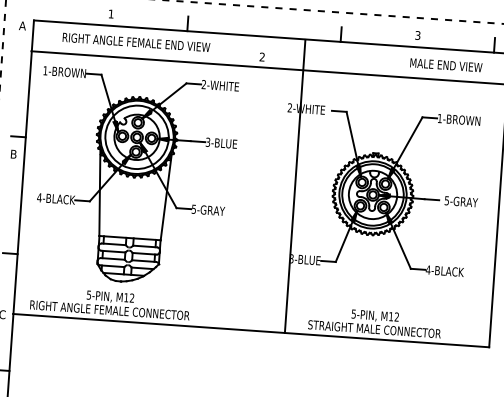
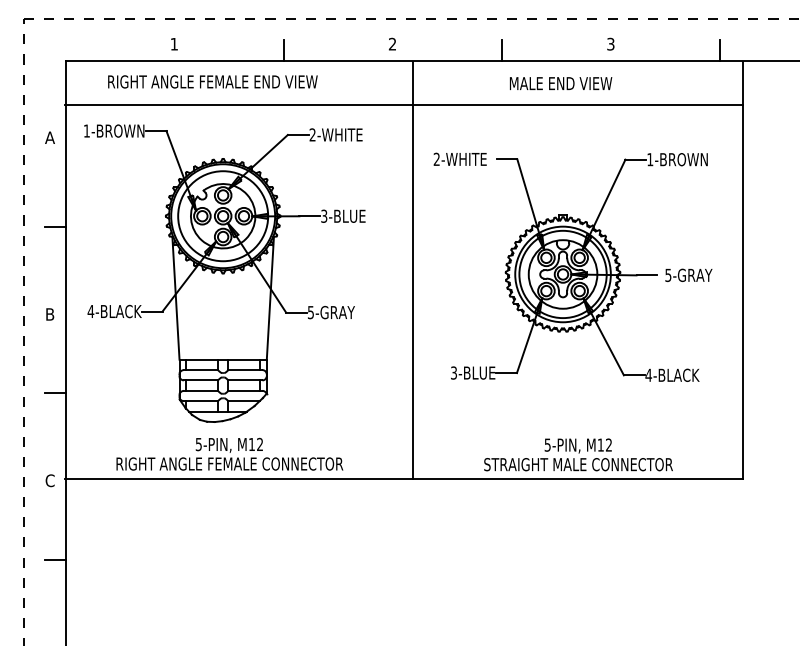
text: (22, 25) -> (49, 137), moved
text: (262, 56) -> (392, 43), moved
text: (446, 65) -> (561, 83), moved
text: (13, 154) -> (50, 314), moved
line: (294, 185) -> (412, 269), moved
text: (110, 302) -> (229, 453), moved

